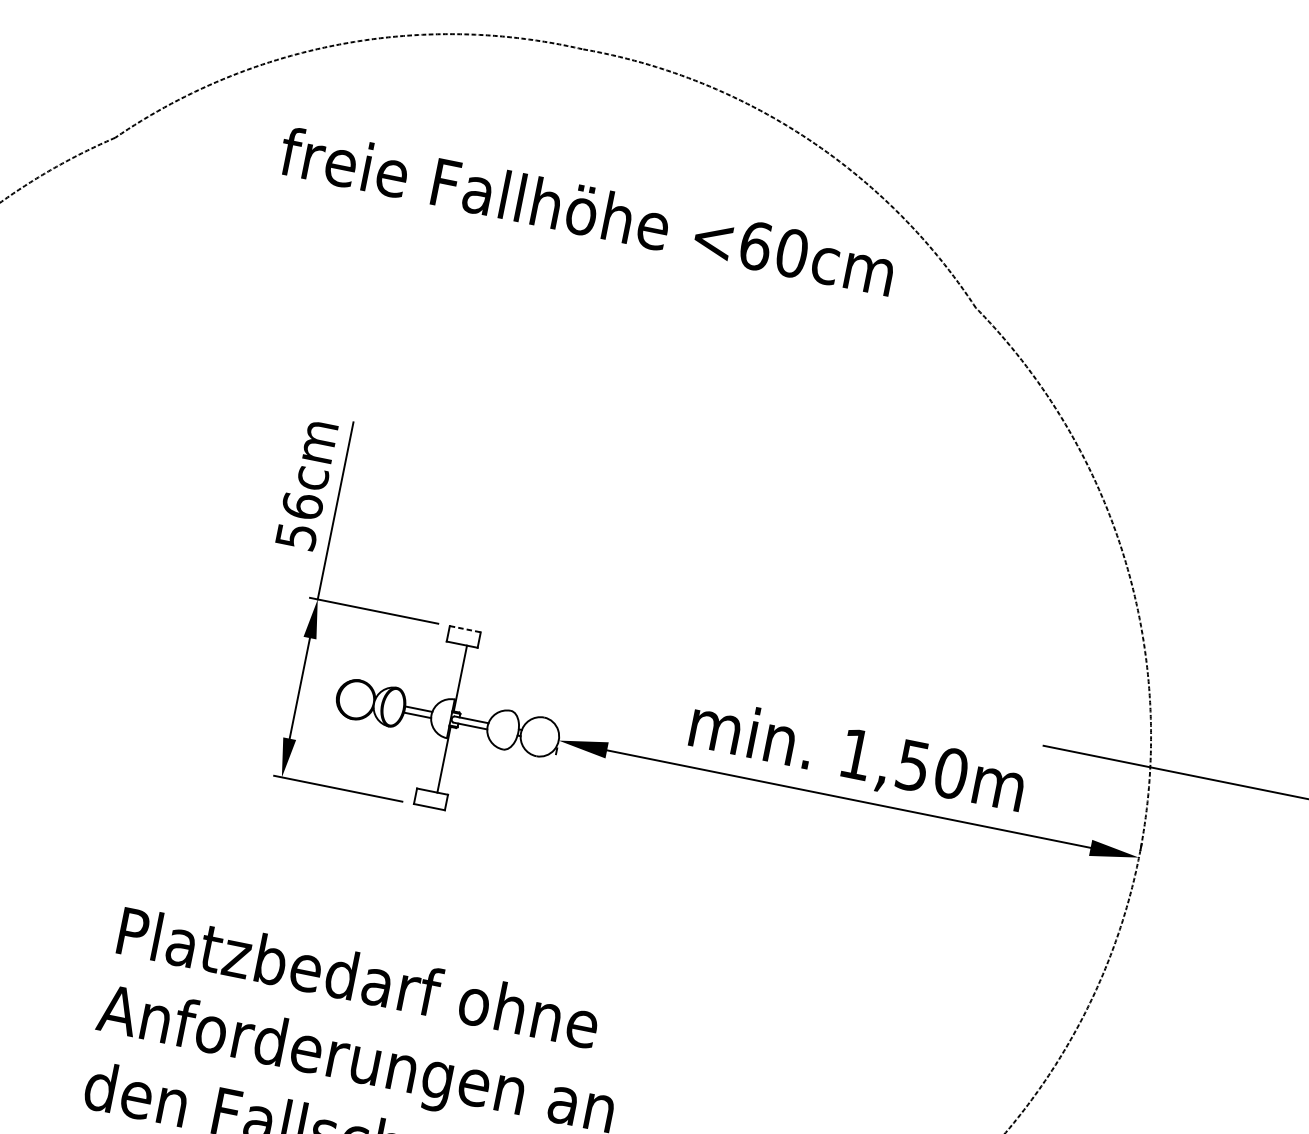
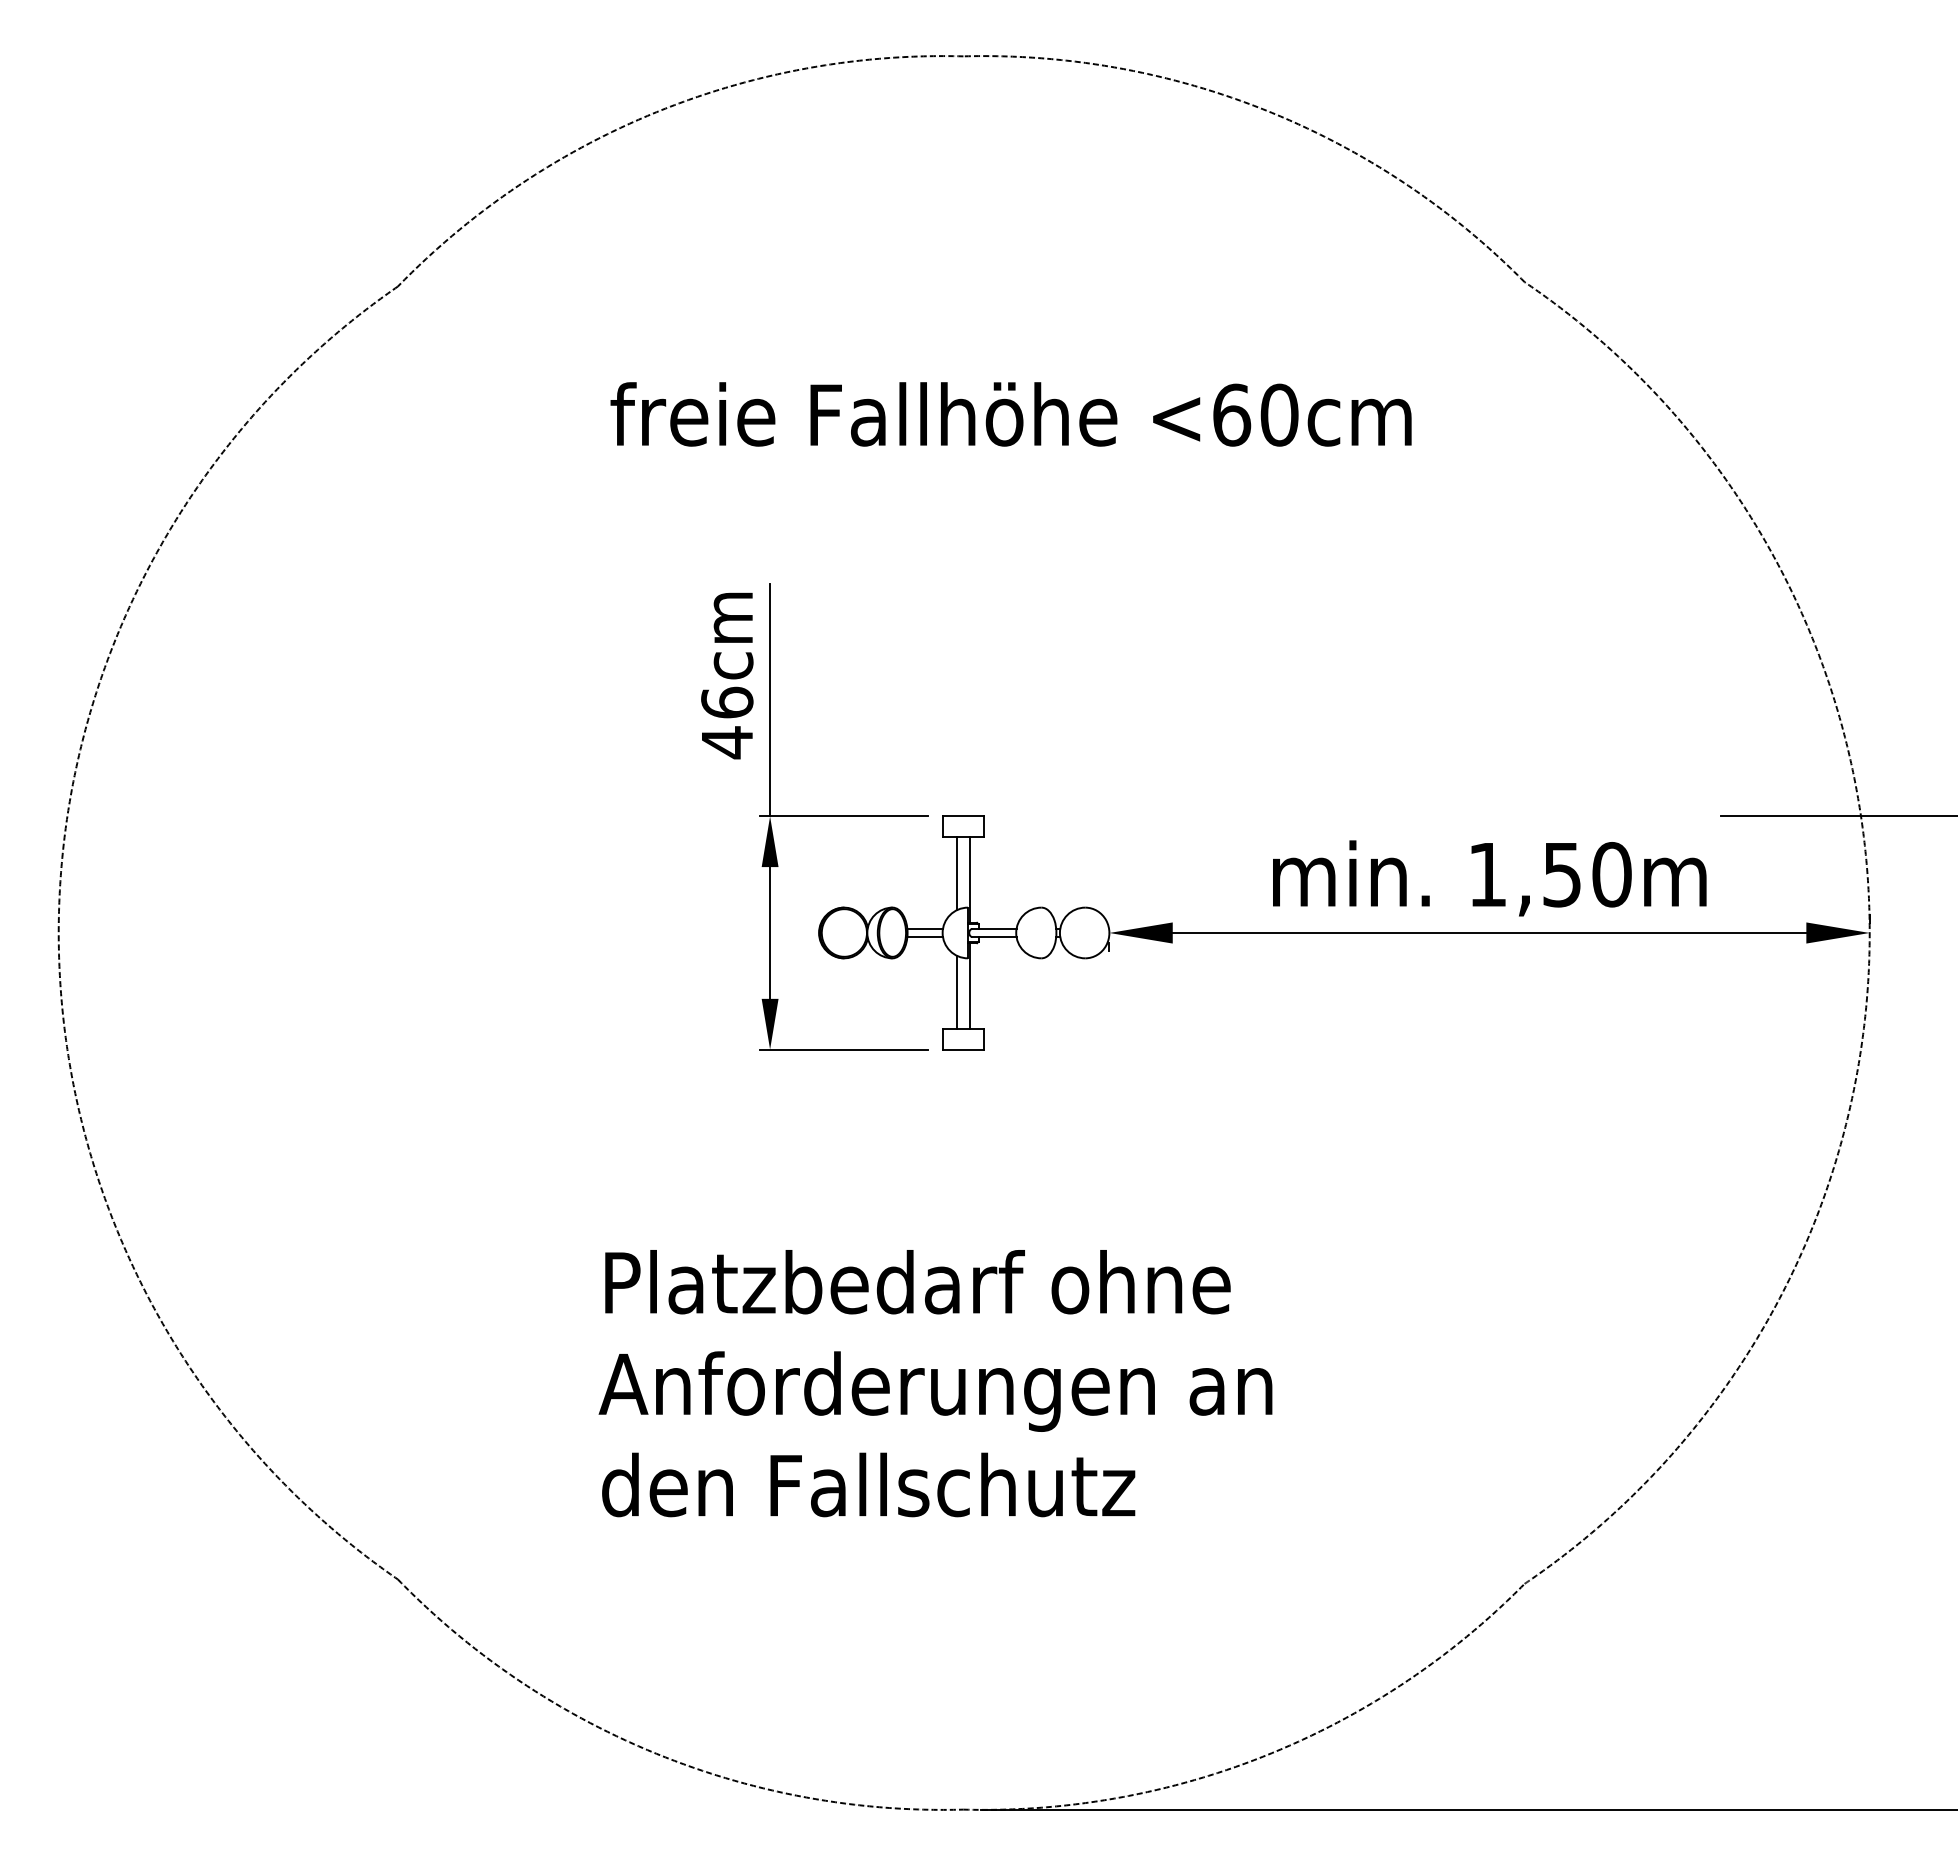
text: (586, 211) -> (1010, 414), moved
text: (296, 536) -> (727, 742), 56cm -> 46cm
line: (465, 629) -> (963, 816), dashed -> solid
line: (452, 671) -> (957, 873), added
line: (433, 762) -> (957, 992), added

